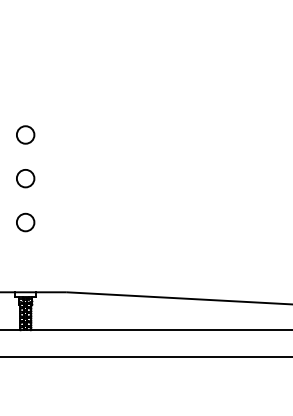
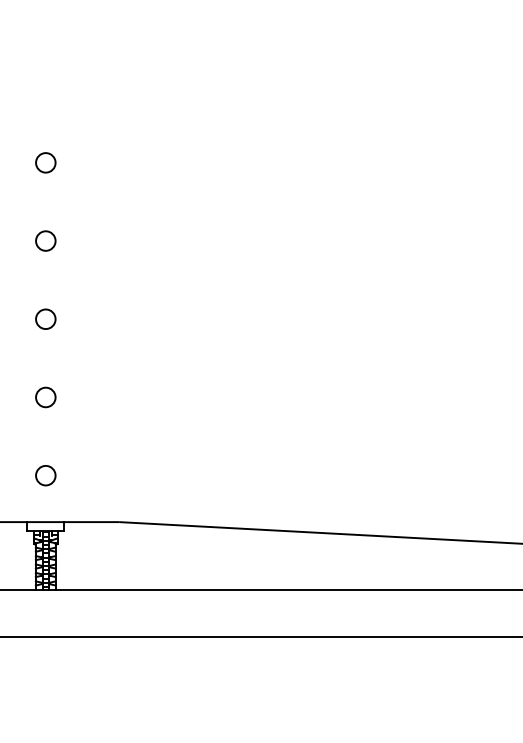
circle: (25, 90) -> (45, 161), added
circle: (25, 134) -> (45, 240), size x0.62
circle: (25, 178) -> (45, 318), size x0.62
circle: (25, 222) -> (45, 397), size x0.62
circle: (25, 266) -> (45, 476), added

